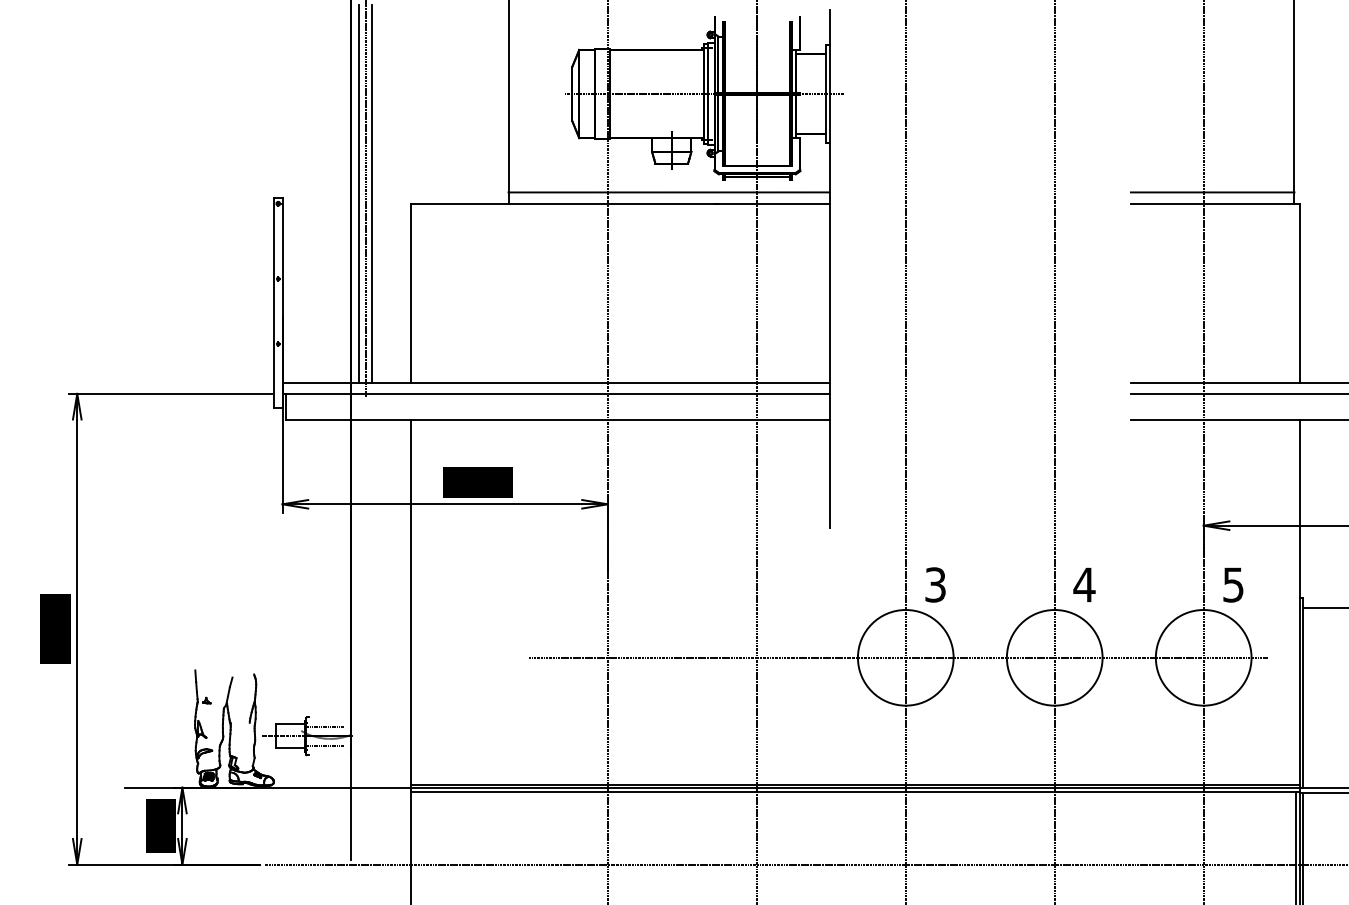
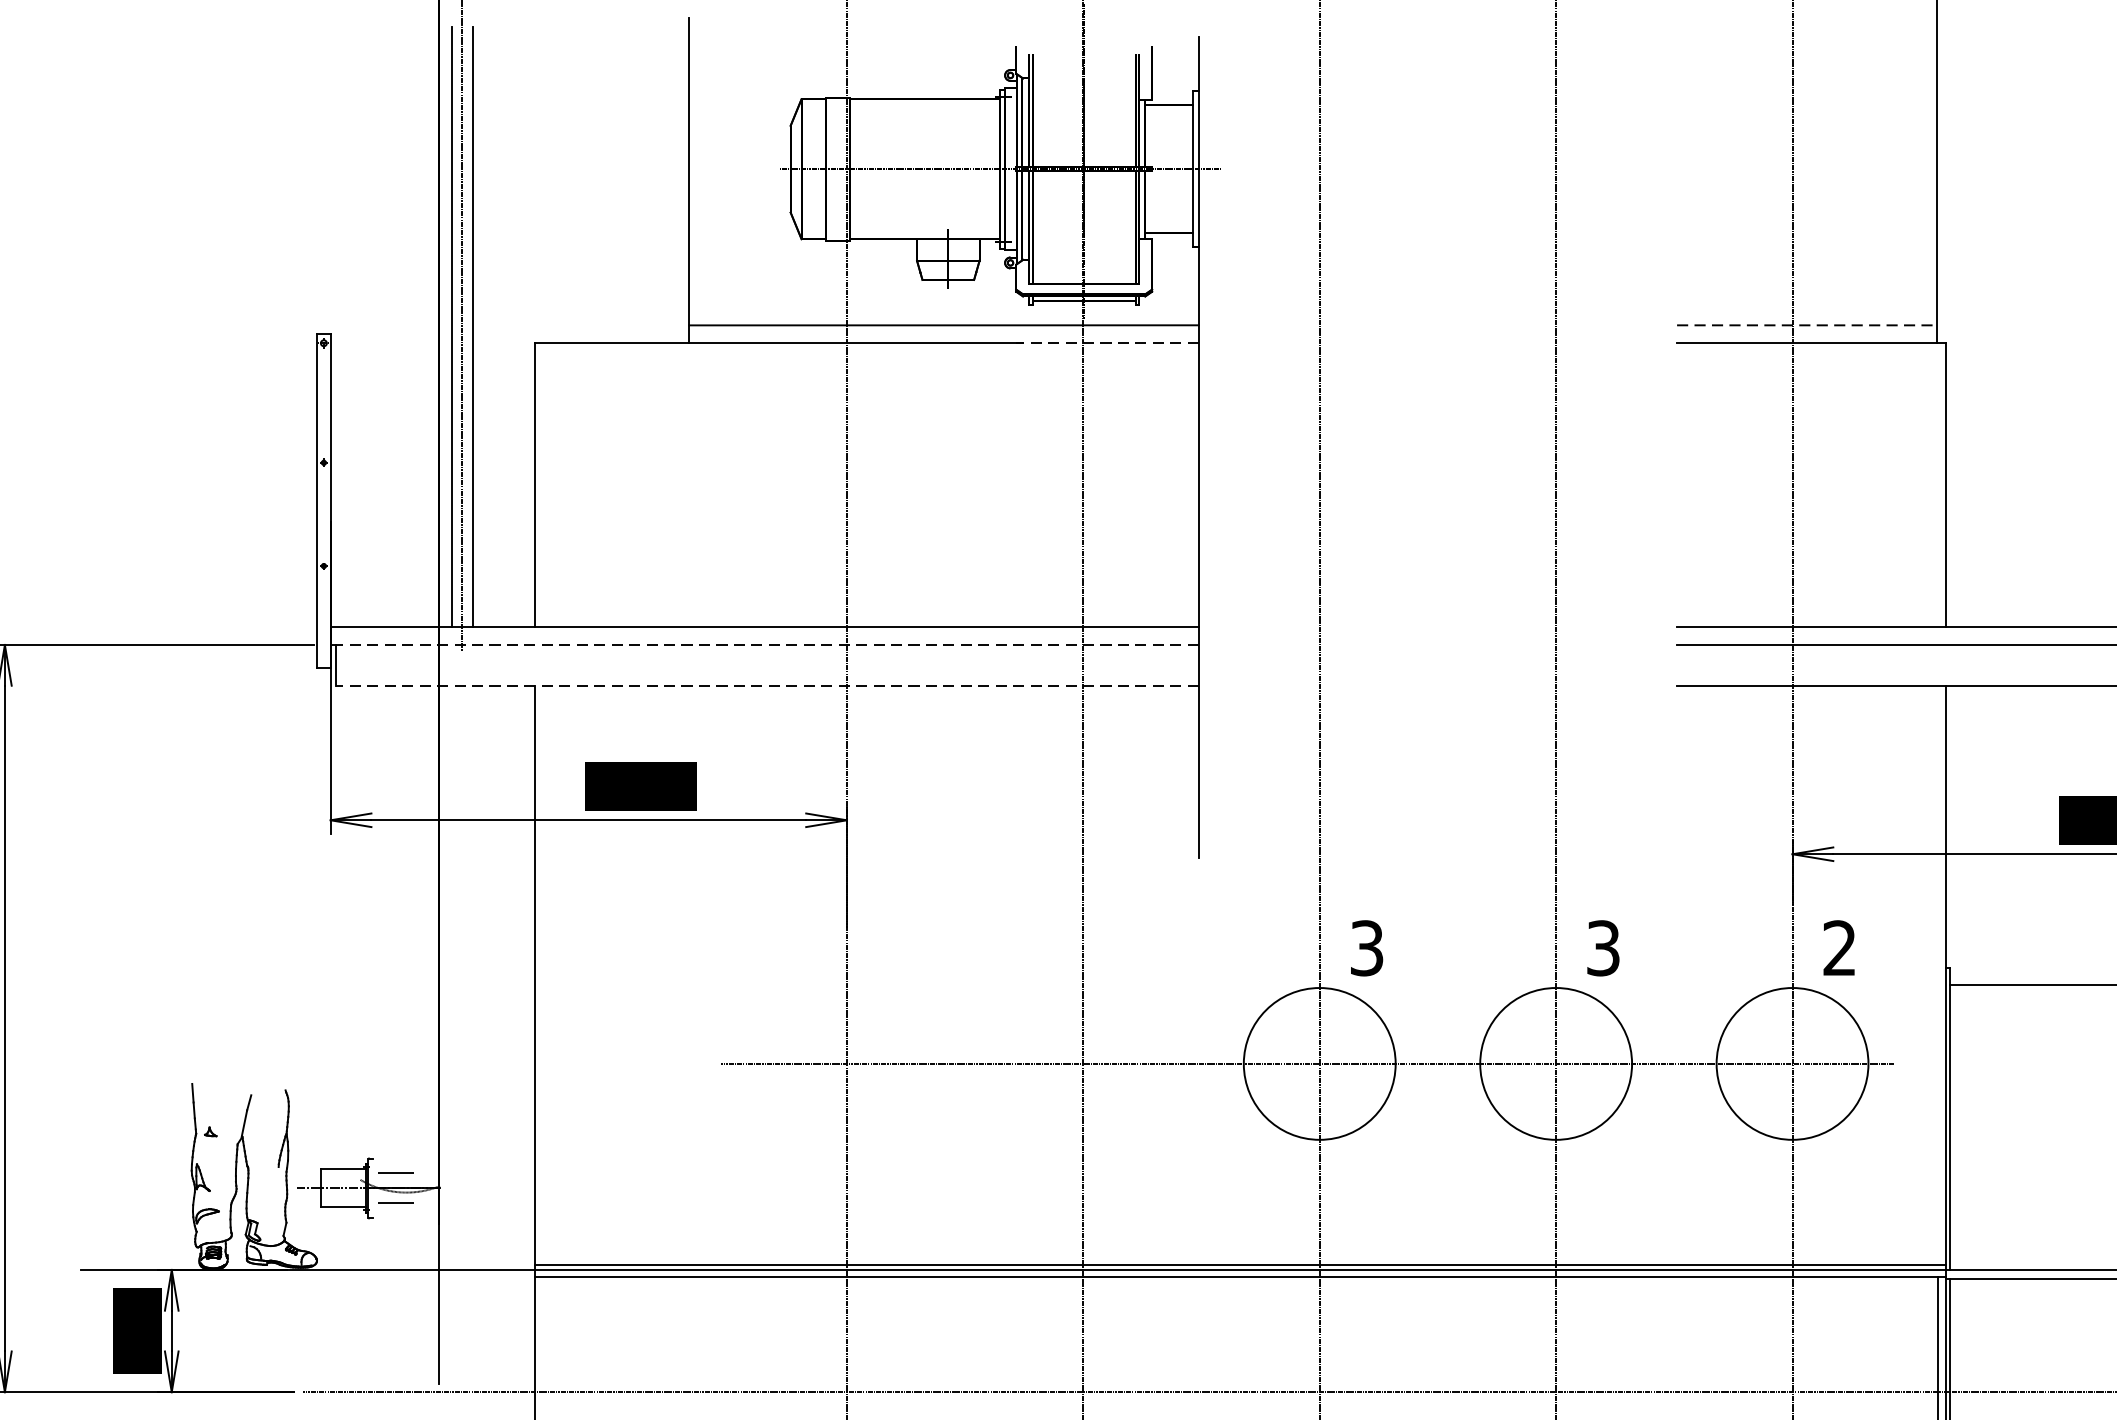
line: (1212, 192) -> (1806, 325), solid -> dashed
line: (771, 203) -> (1106, 342), solid -> dashed
line: (556, 393) -> (765, 644), solid -> dashed
line: (557, 419) -> (767, 685), solid -> dashed
text: (1084, 584) -> (1603, 947), 4 -> 3
text: (1233, 584) -> (1839, 947), 5 -> 2

